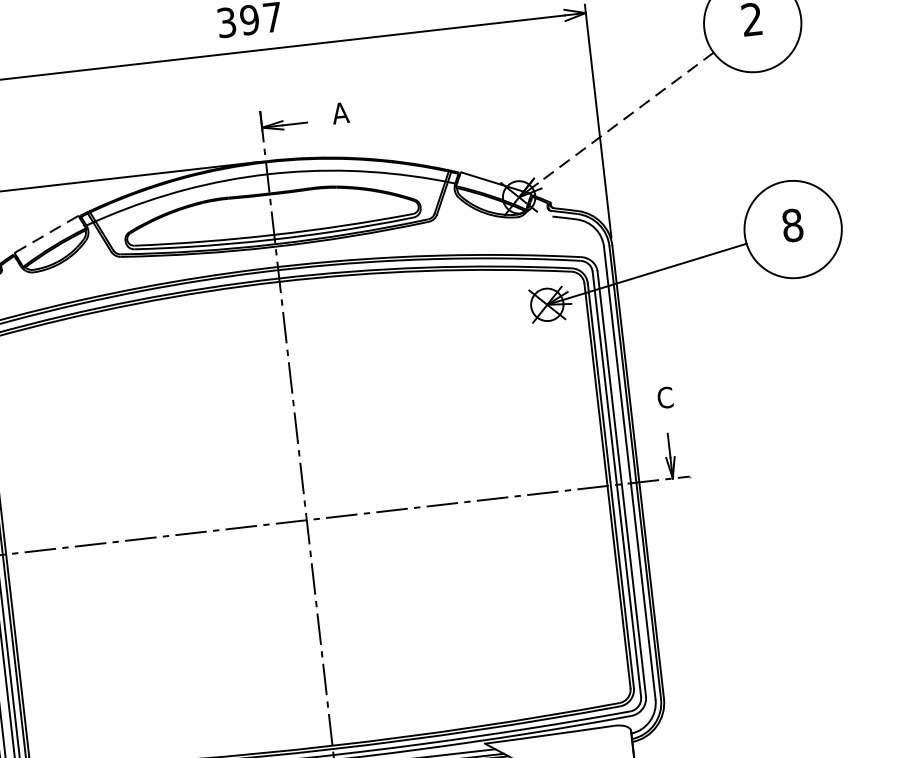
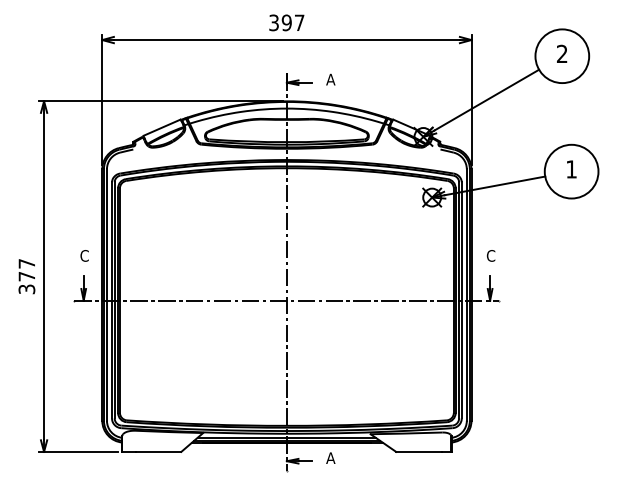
line: (625, 118) -> (486, 100), dashed -> solid
text: (792, 225) -> (571, 169), 8 -> 1
line: (47, 233) -> (162, 127), dashed -> solid

